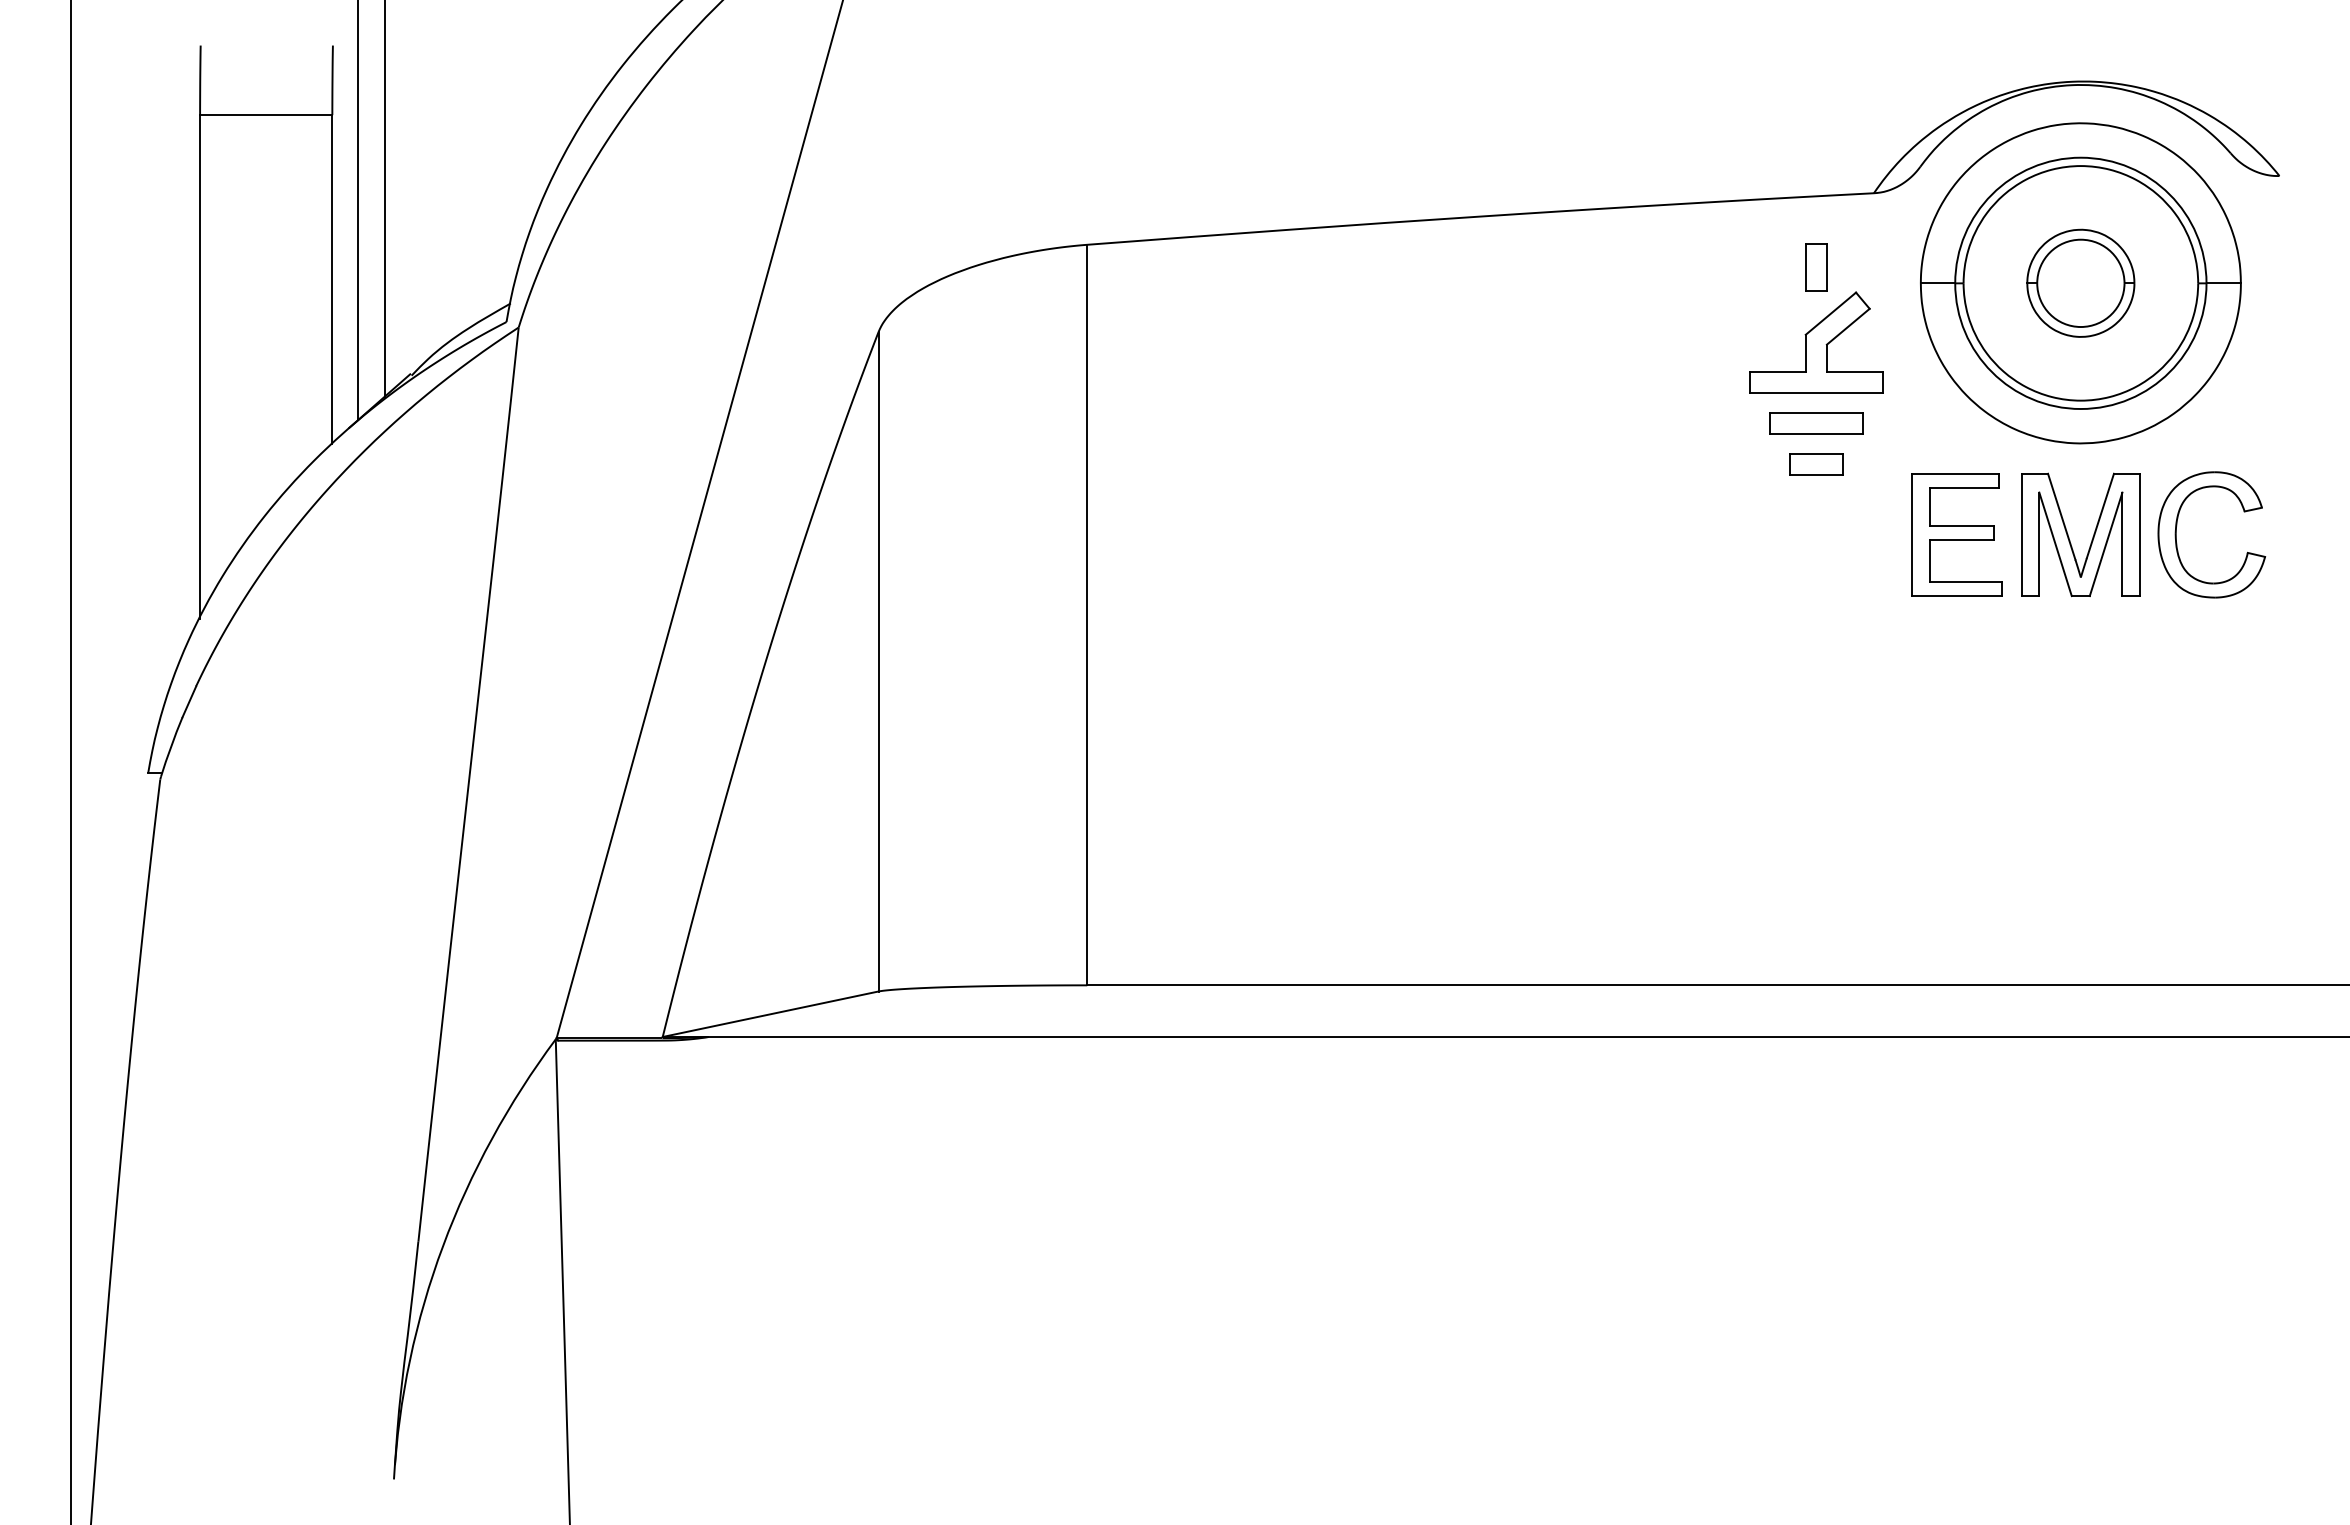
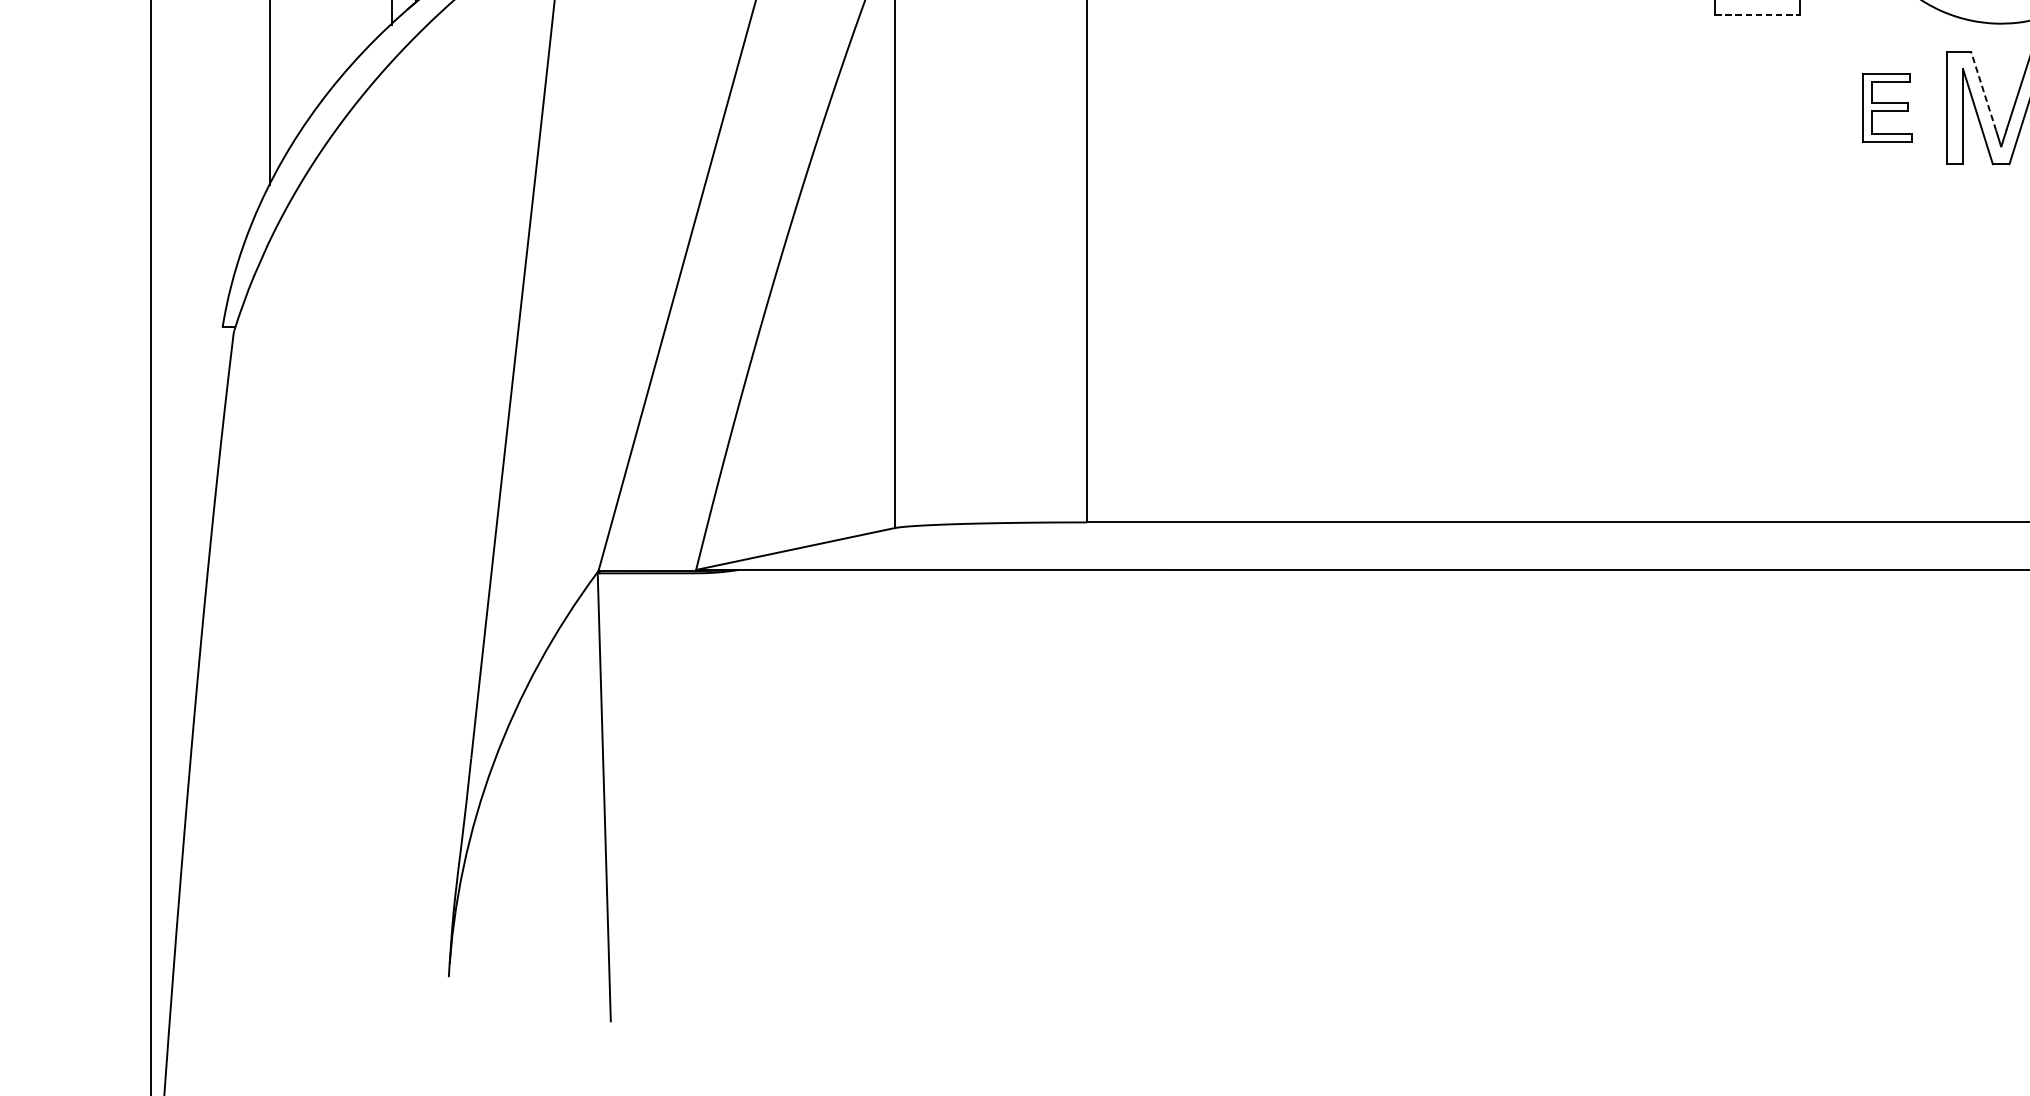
line: (1816, 434) -> (1757, 15), solid -> dashed
part: (1816, 464) -> (1757, 43), removed
line: (2061, 516) -> (1983, 90), solid -> dashed
part: (1956, 534) -> (1886, 107), size x0.6

